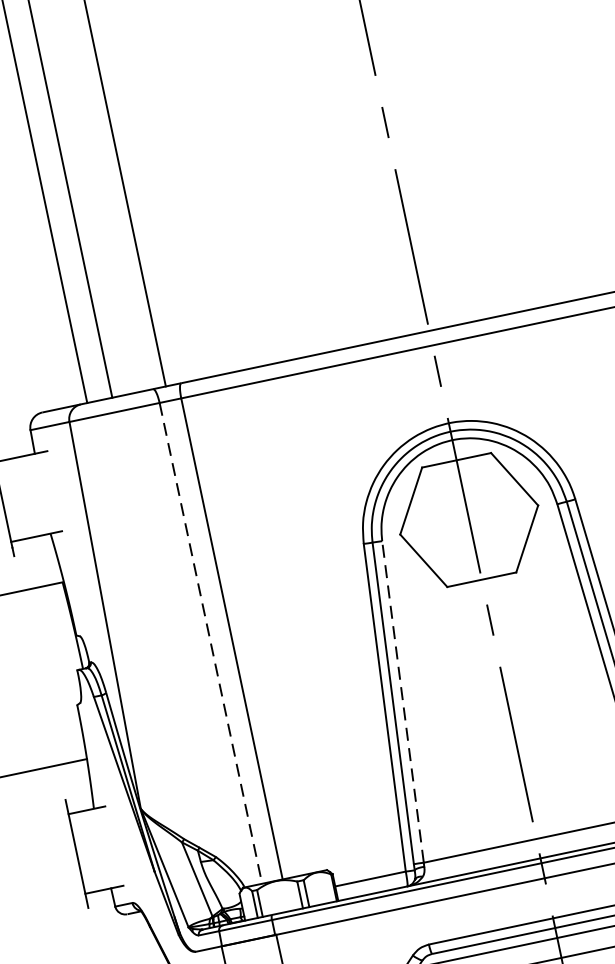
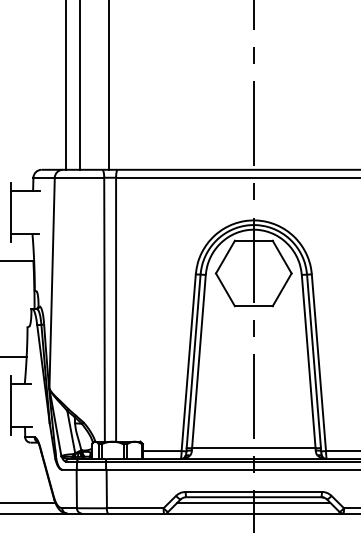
line: (210, 643) -> (104, 309), dashed -> solid
line: (402, 701) -> (198, 361), dashed -> solid

